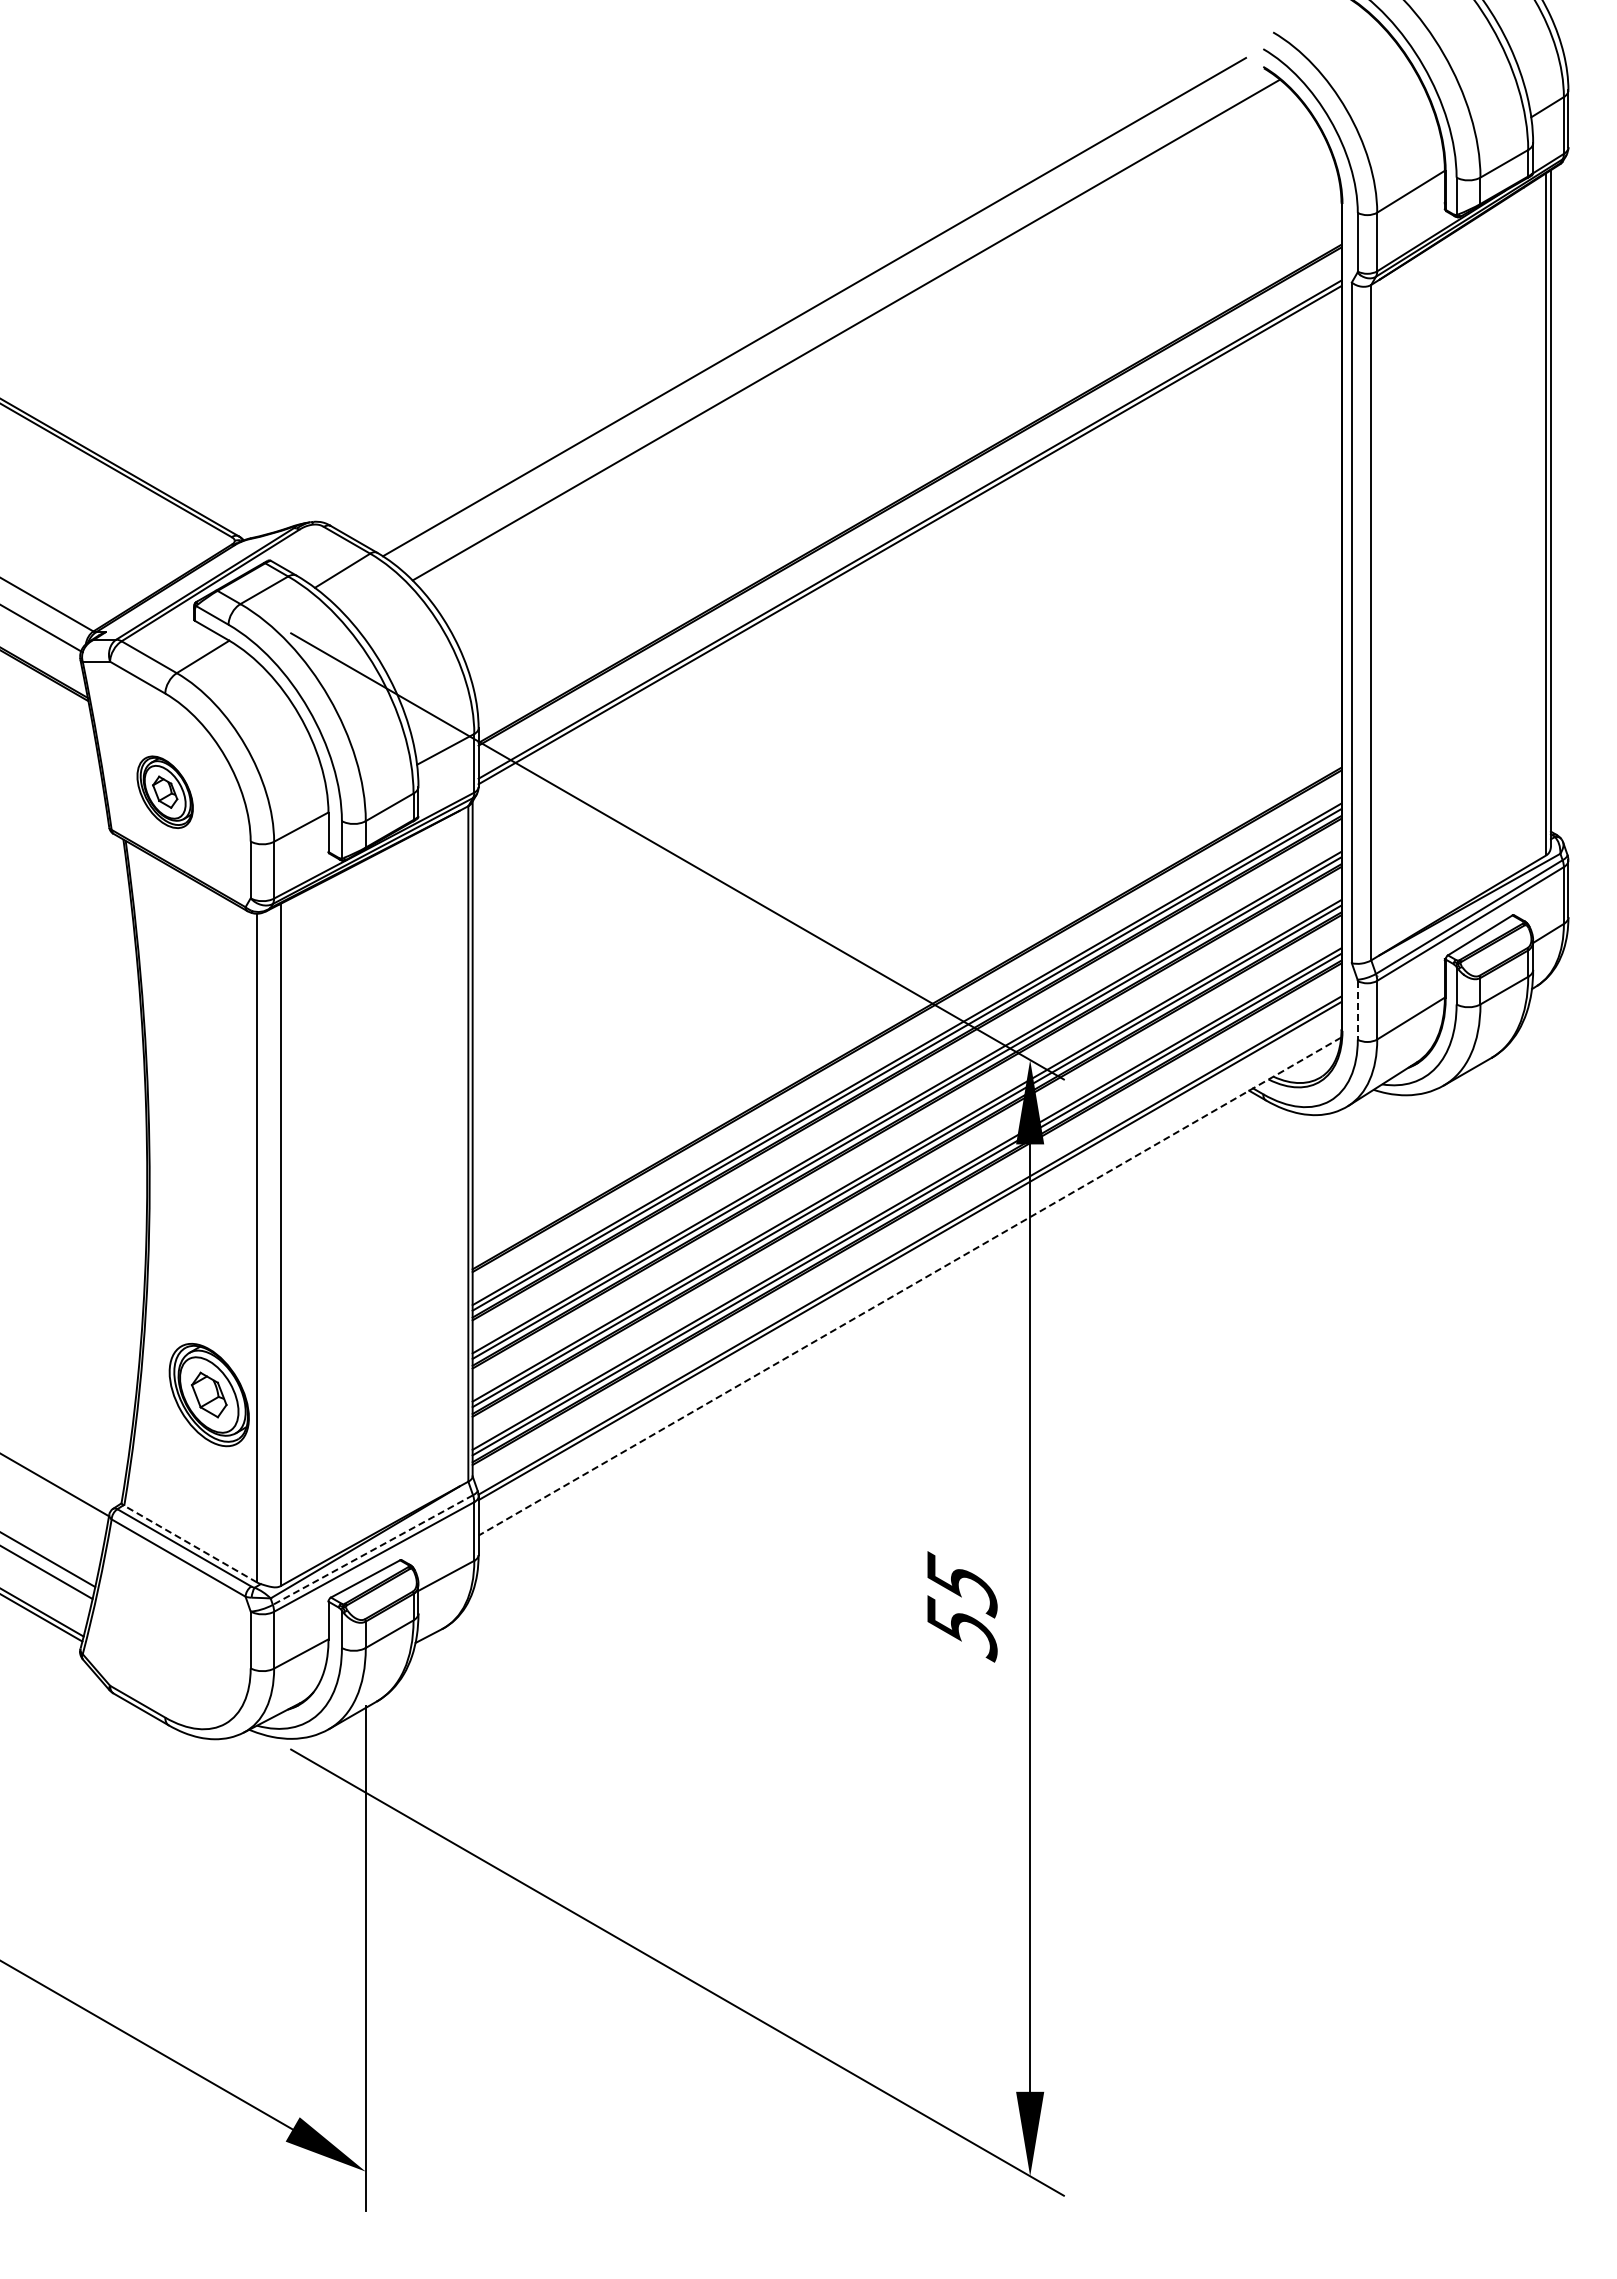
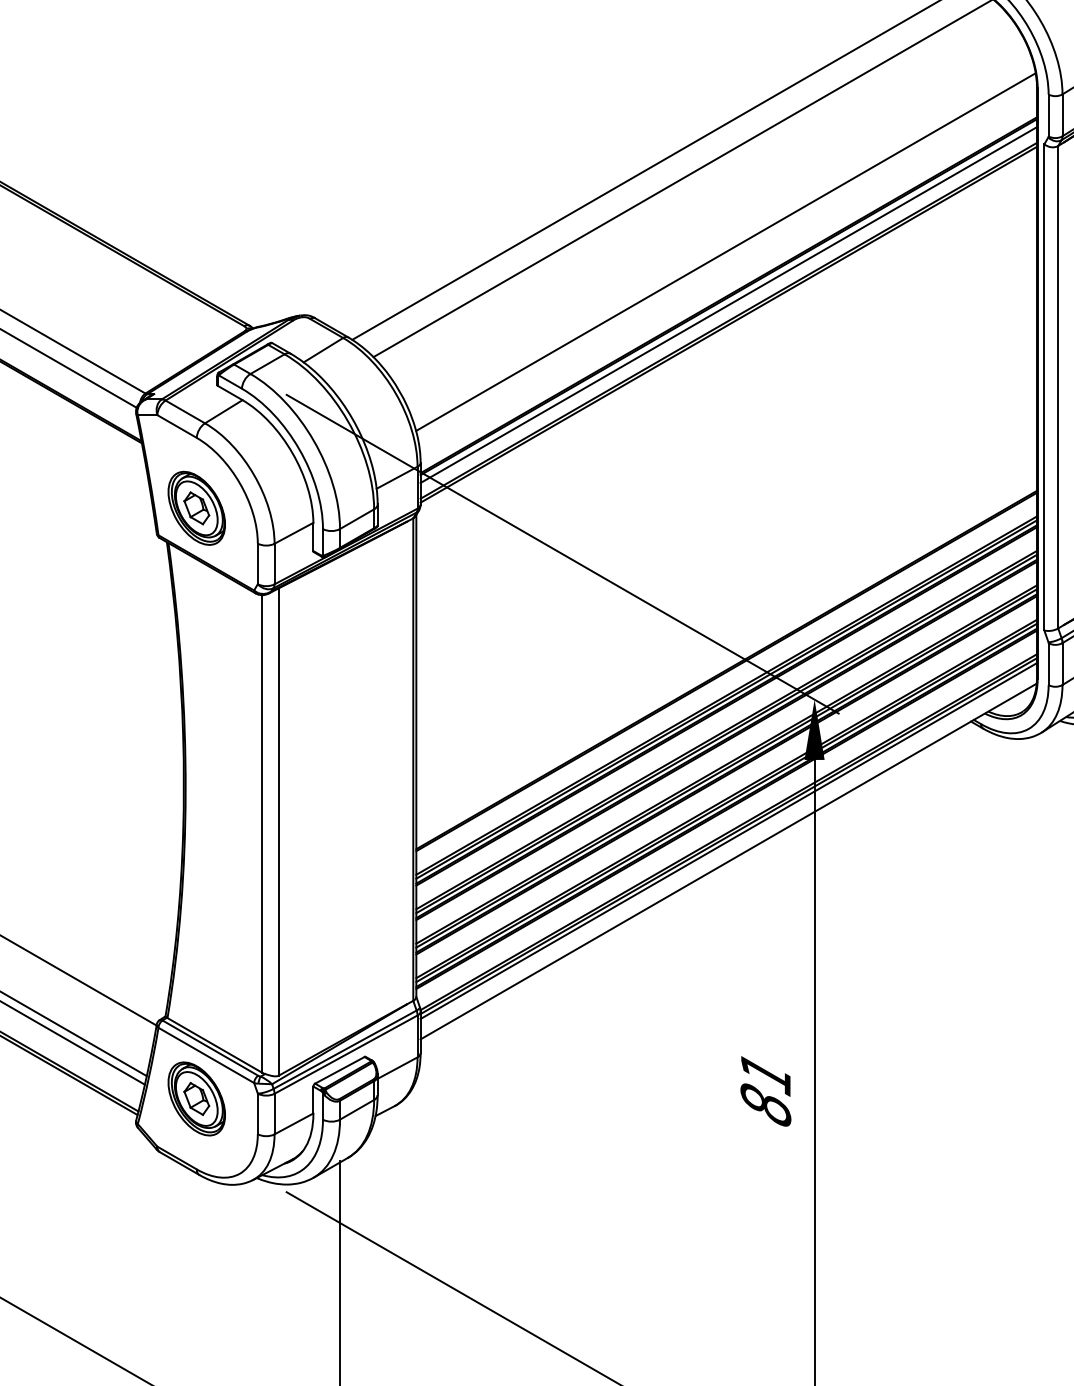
line: (905, 433) -> (725, 252), added
line: (909, 507) -> (728, 305), added
part: (164, 792) -> (196, 508), size x1.43
line: (1357, 1010) -> (1048, 664), dashed -> solid
line: (909, 1257) -> (728, 840), added
line: (909, 1286) -> (728, 861), dashed -> solid
part: (208, 1395) -> (196, 1099), moved
line: (190, 1544) -> (214, 1045), dashed -> solid
line: (372, 1550) -> (344, 1050), dashed -> solid
text: (961, 1606) -> (765, 1090), 55 -> 81

